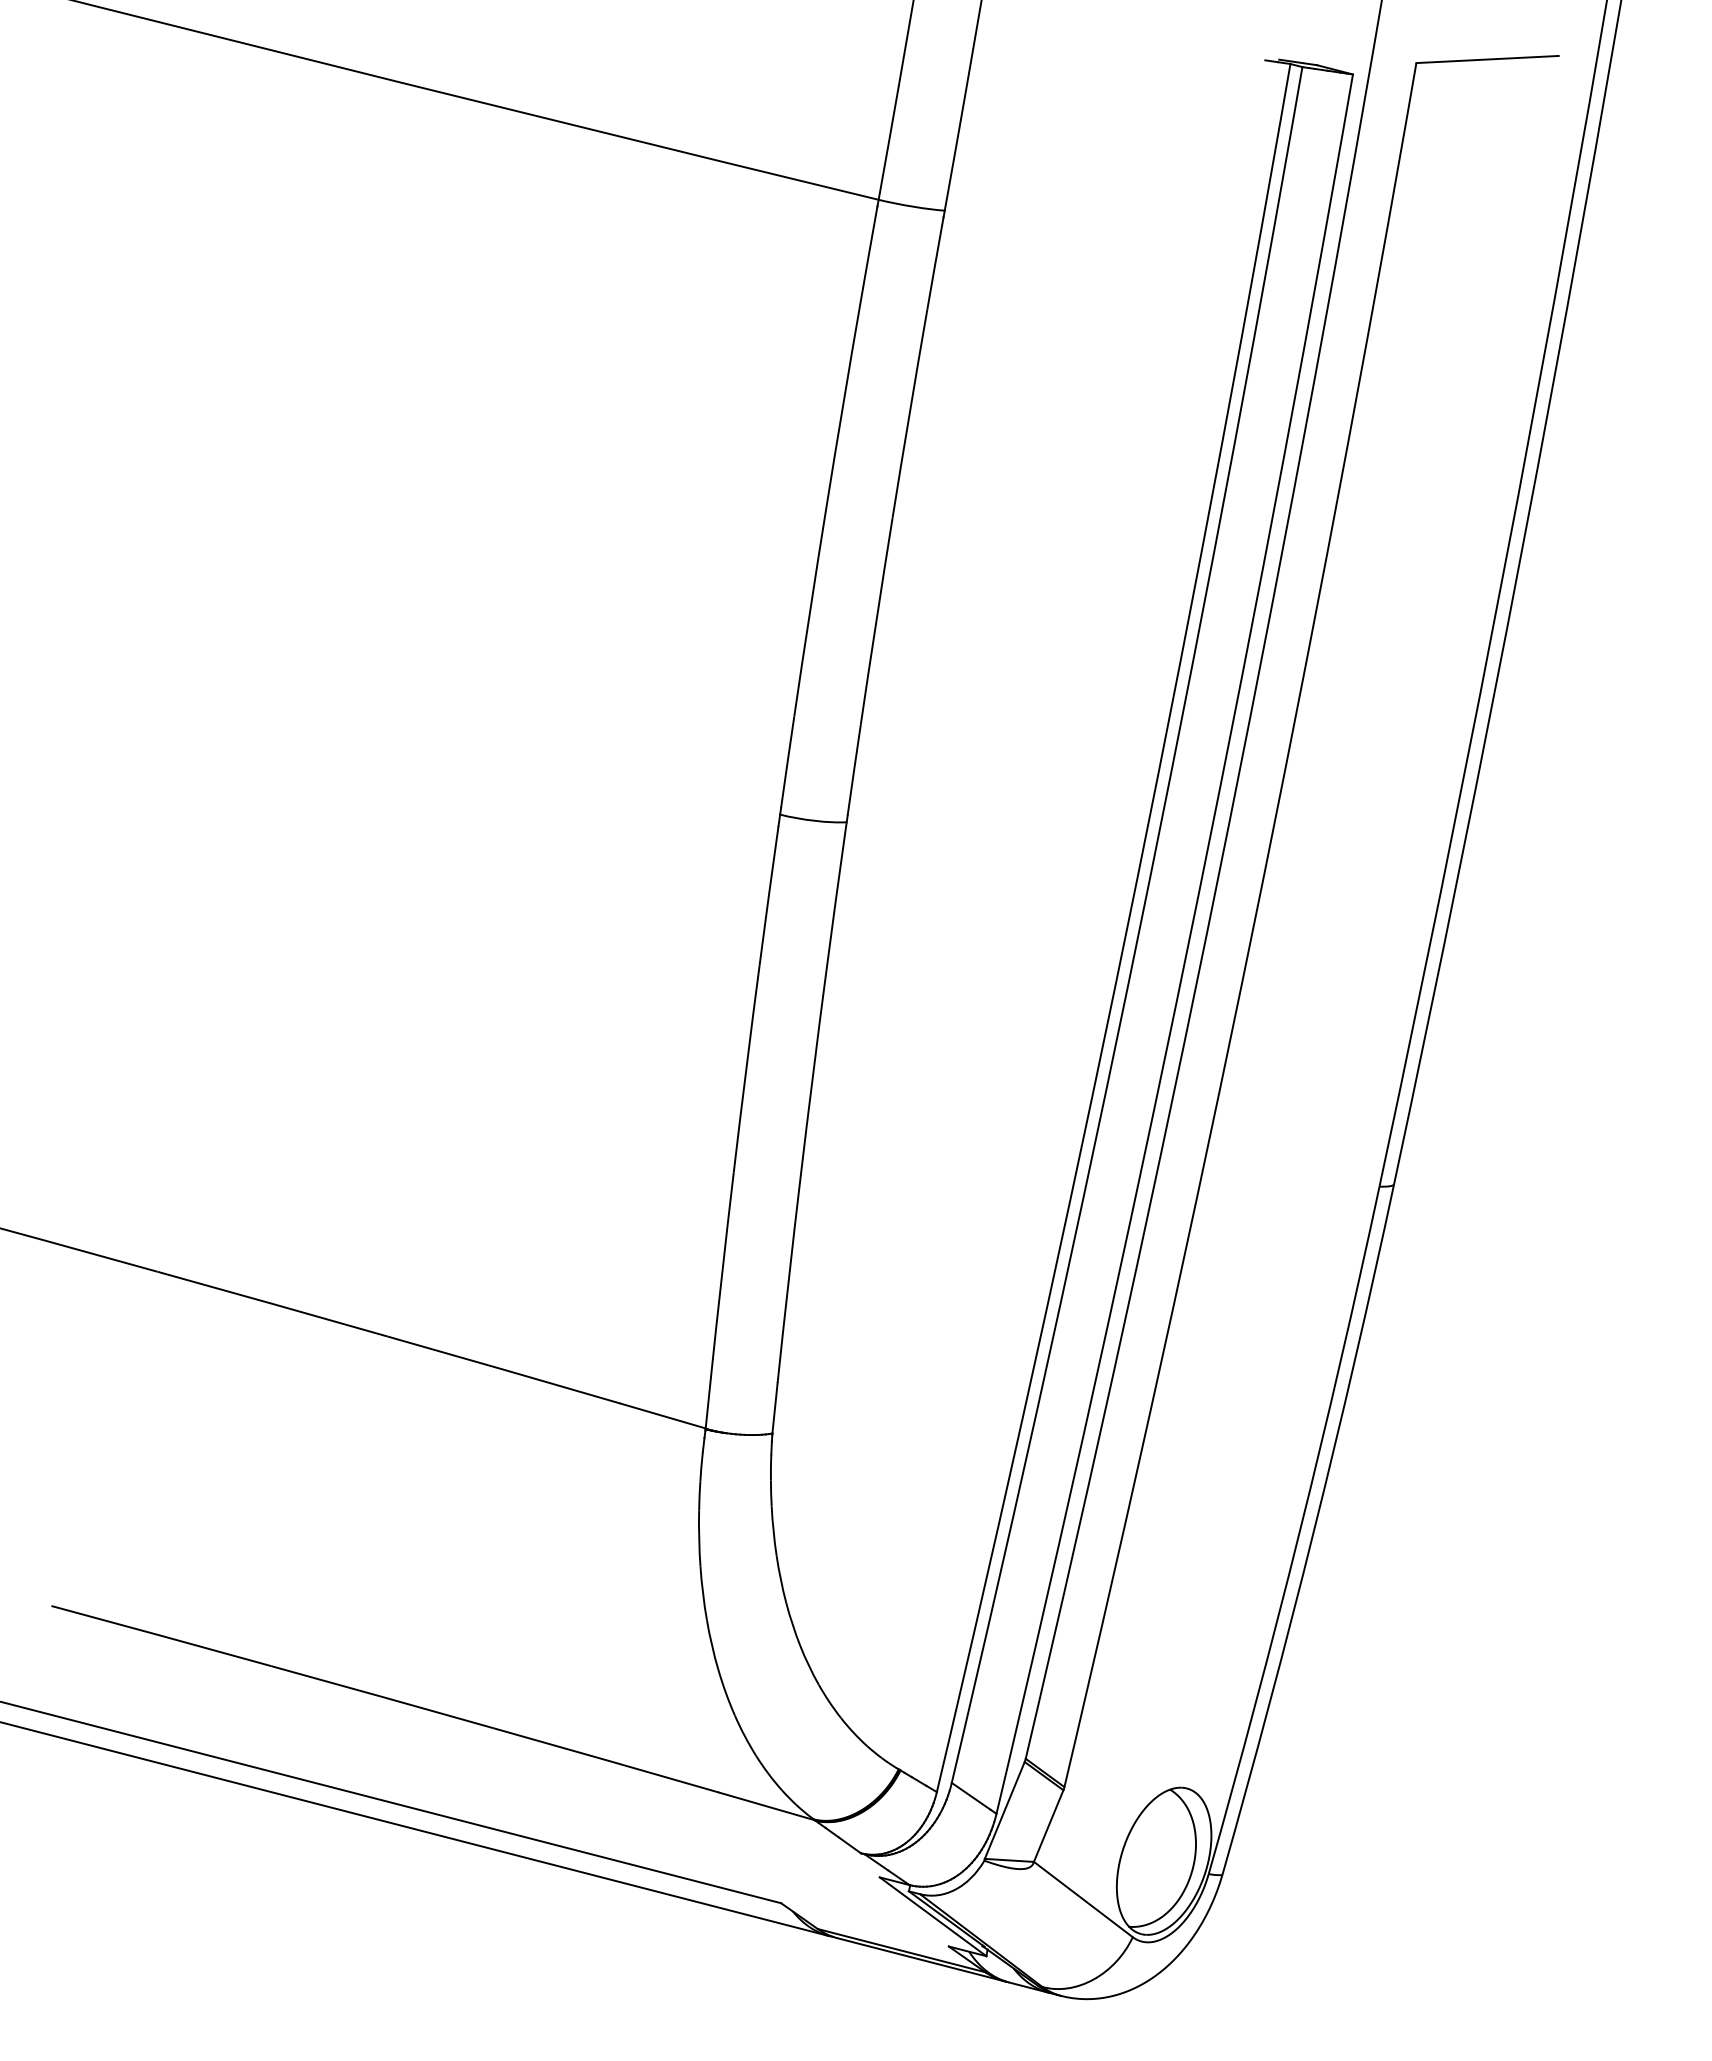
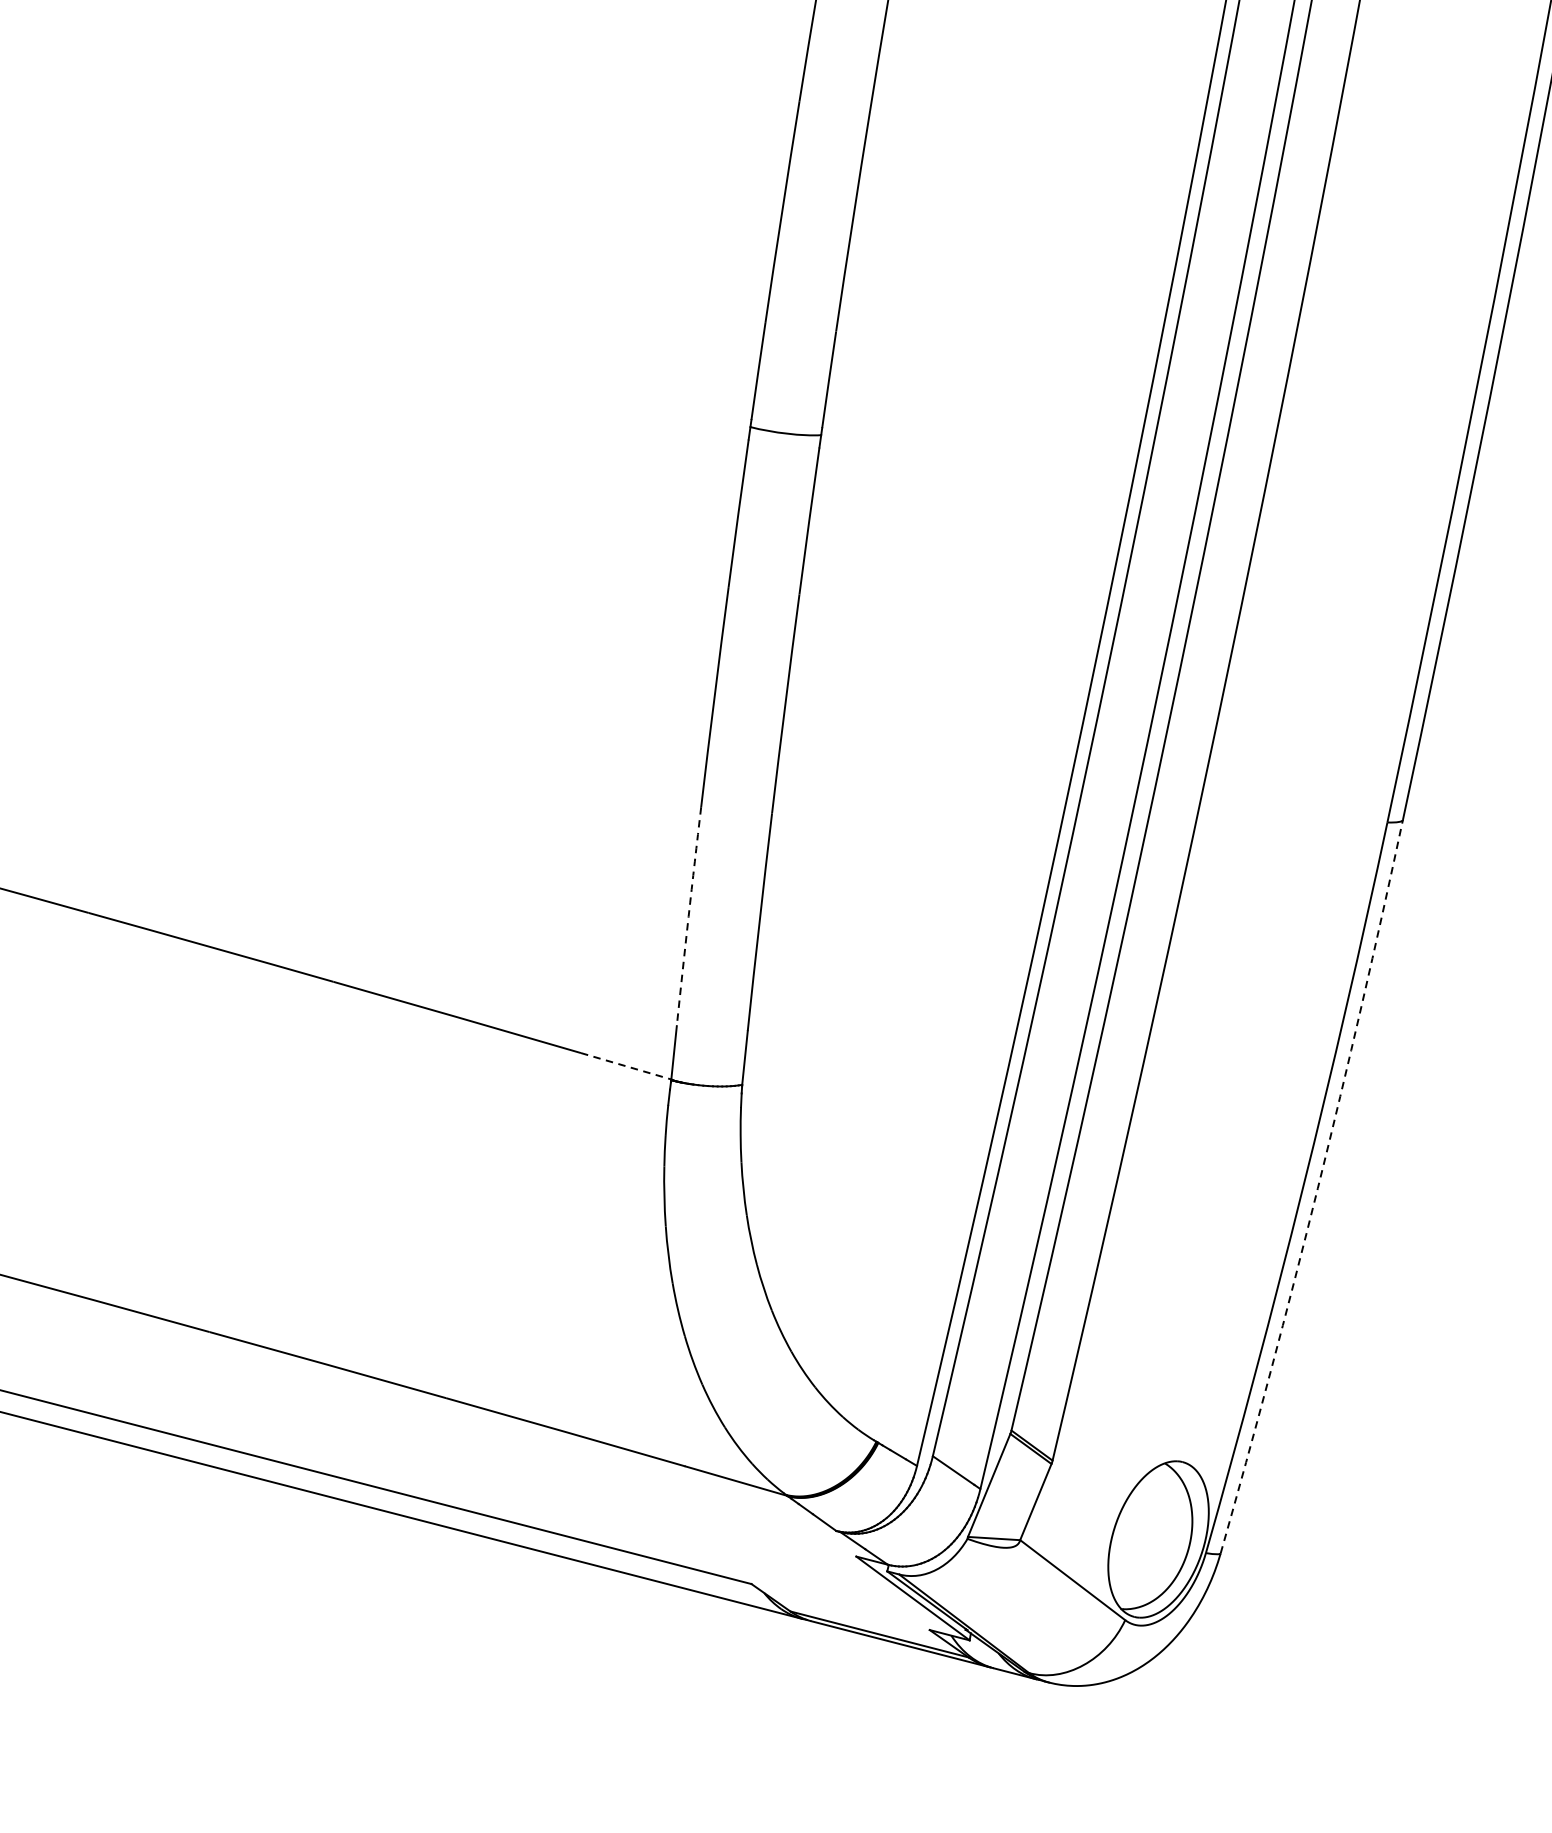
arc: (721, 1275) -> (688, 916), solid -> dashed
line: (663, 1416) -> (626, 1066), solid -> dashed
arc: (1314, 1530) -> (1318, 1187), solid -> dashed

